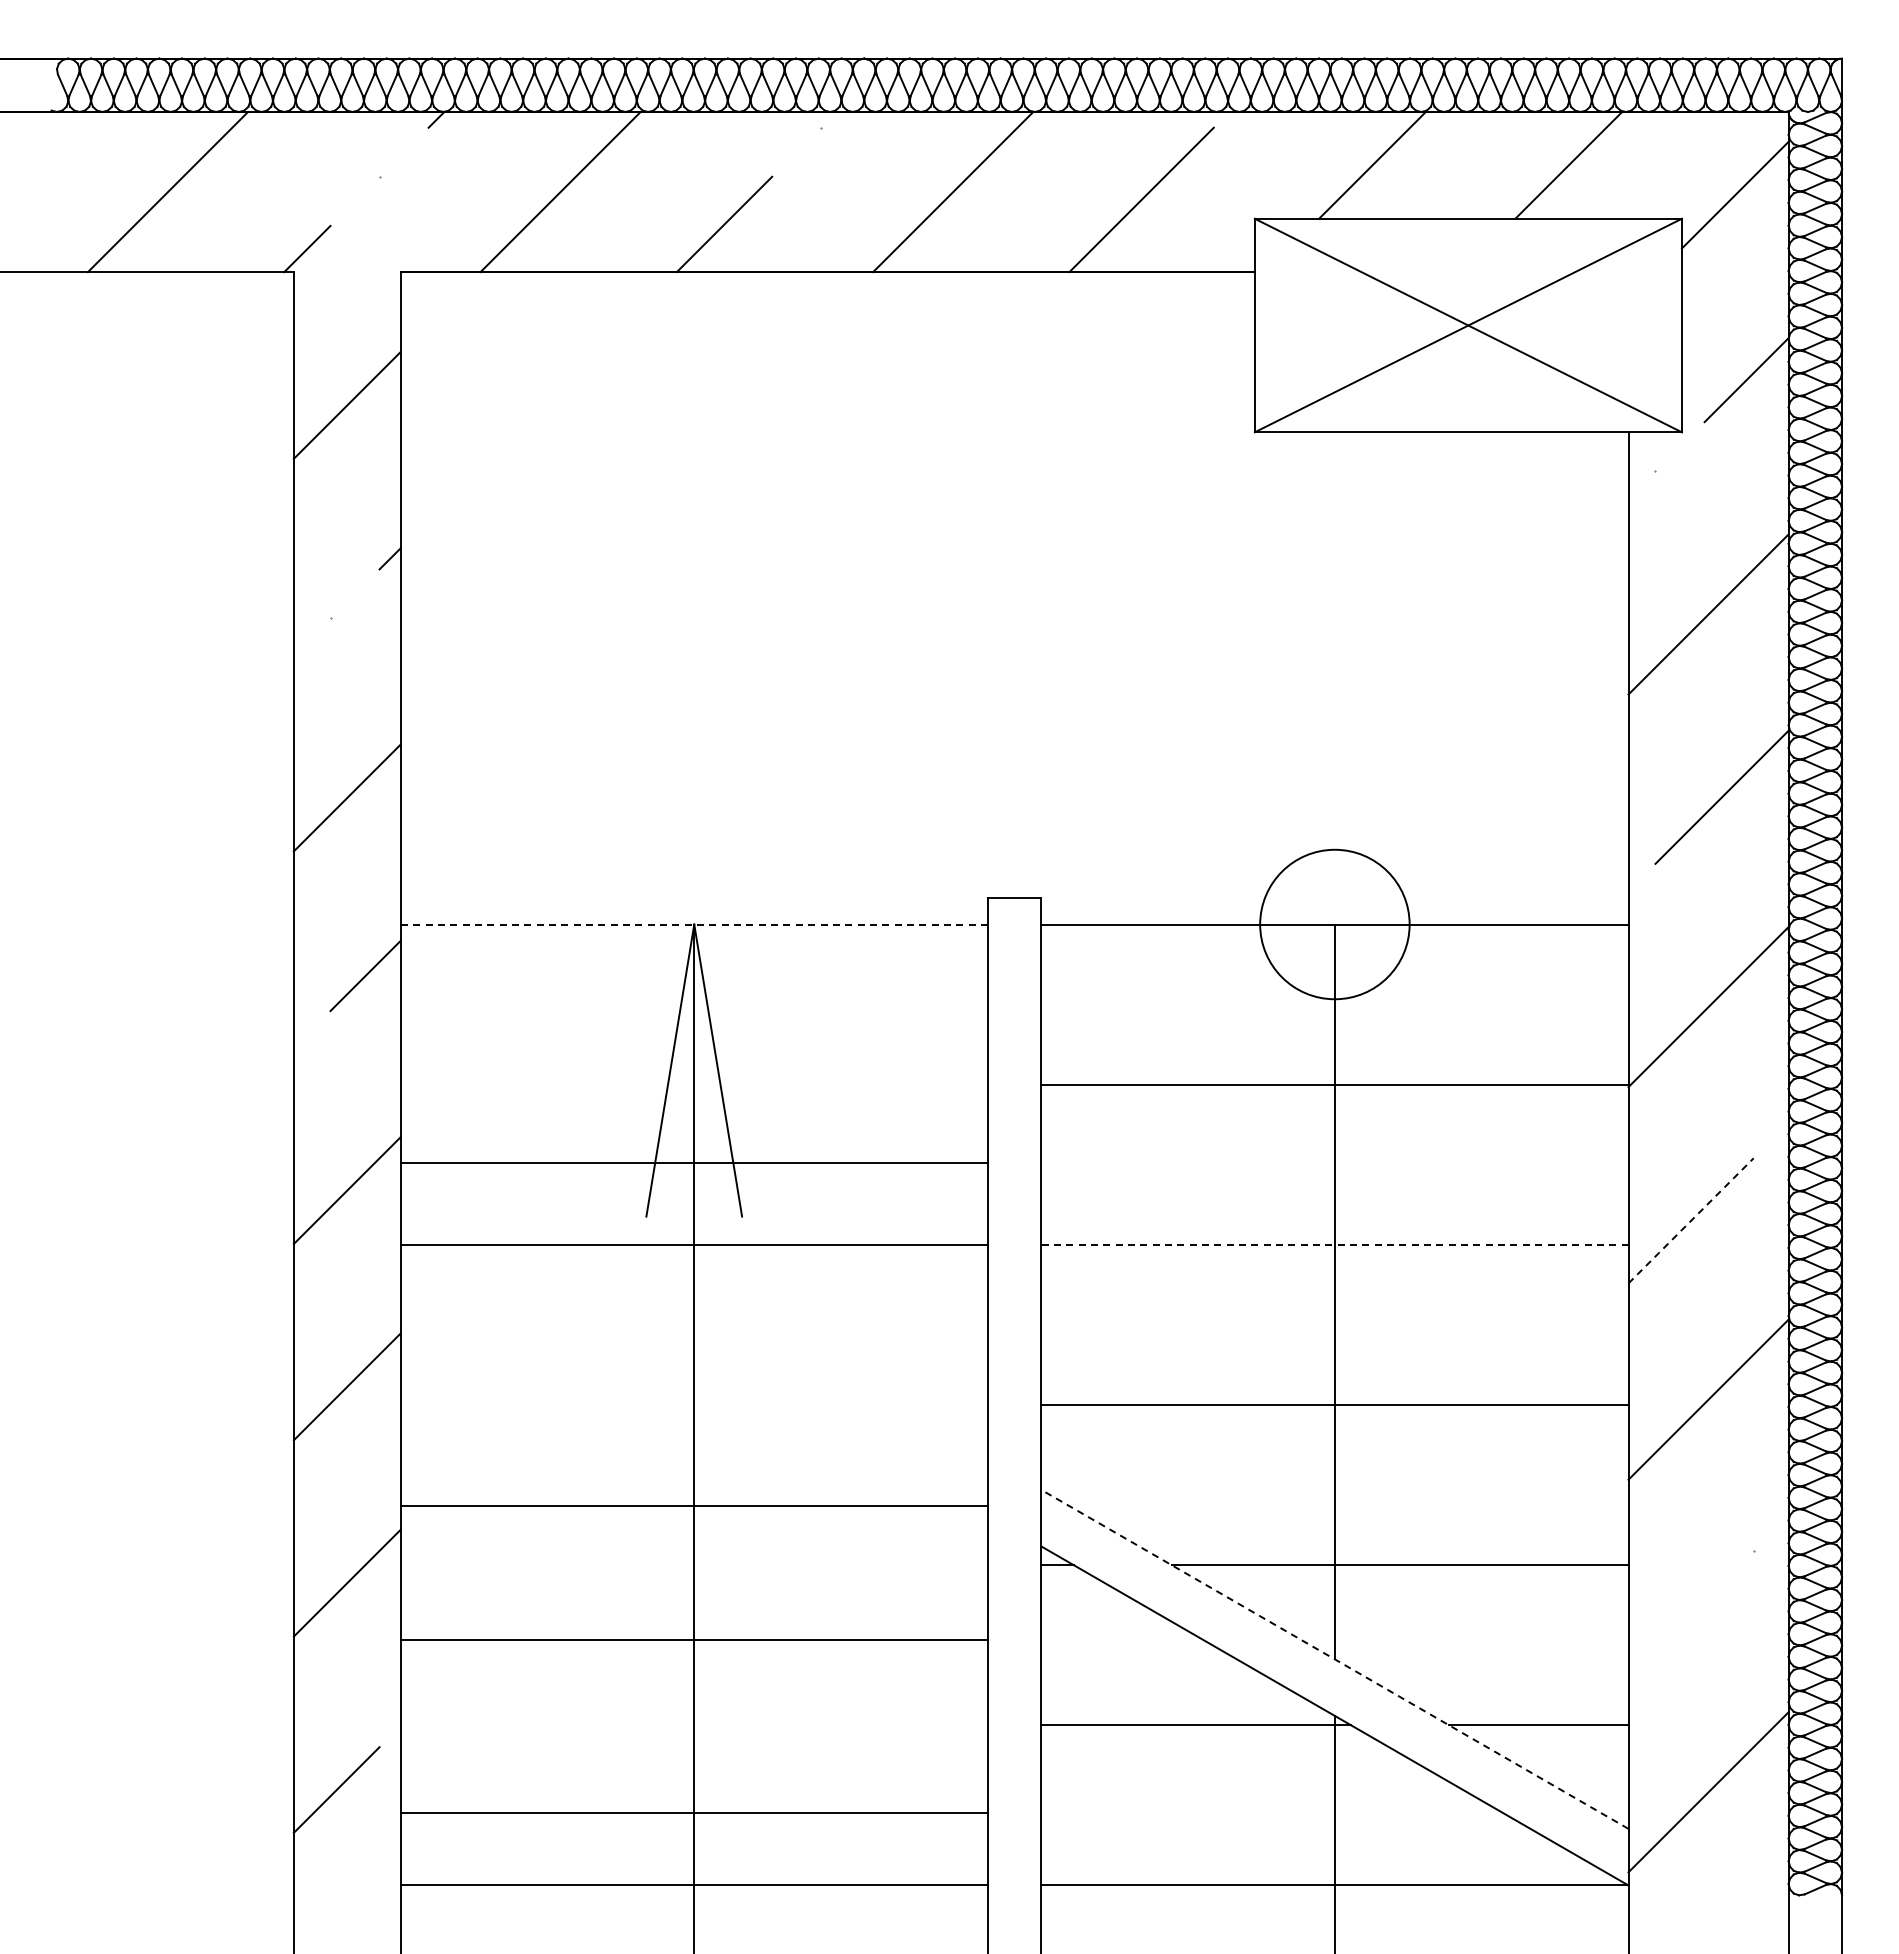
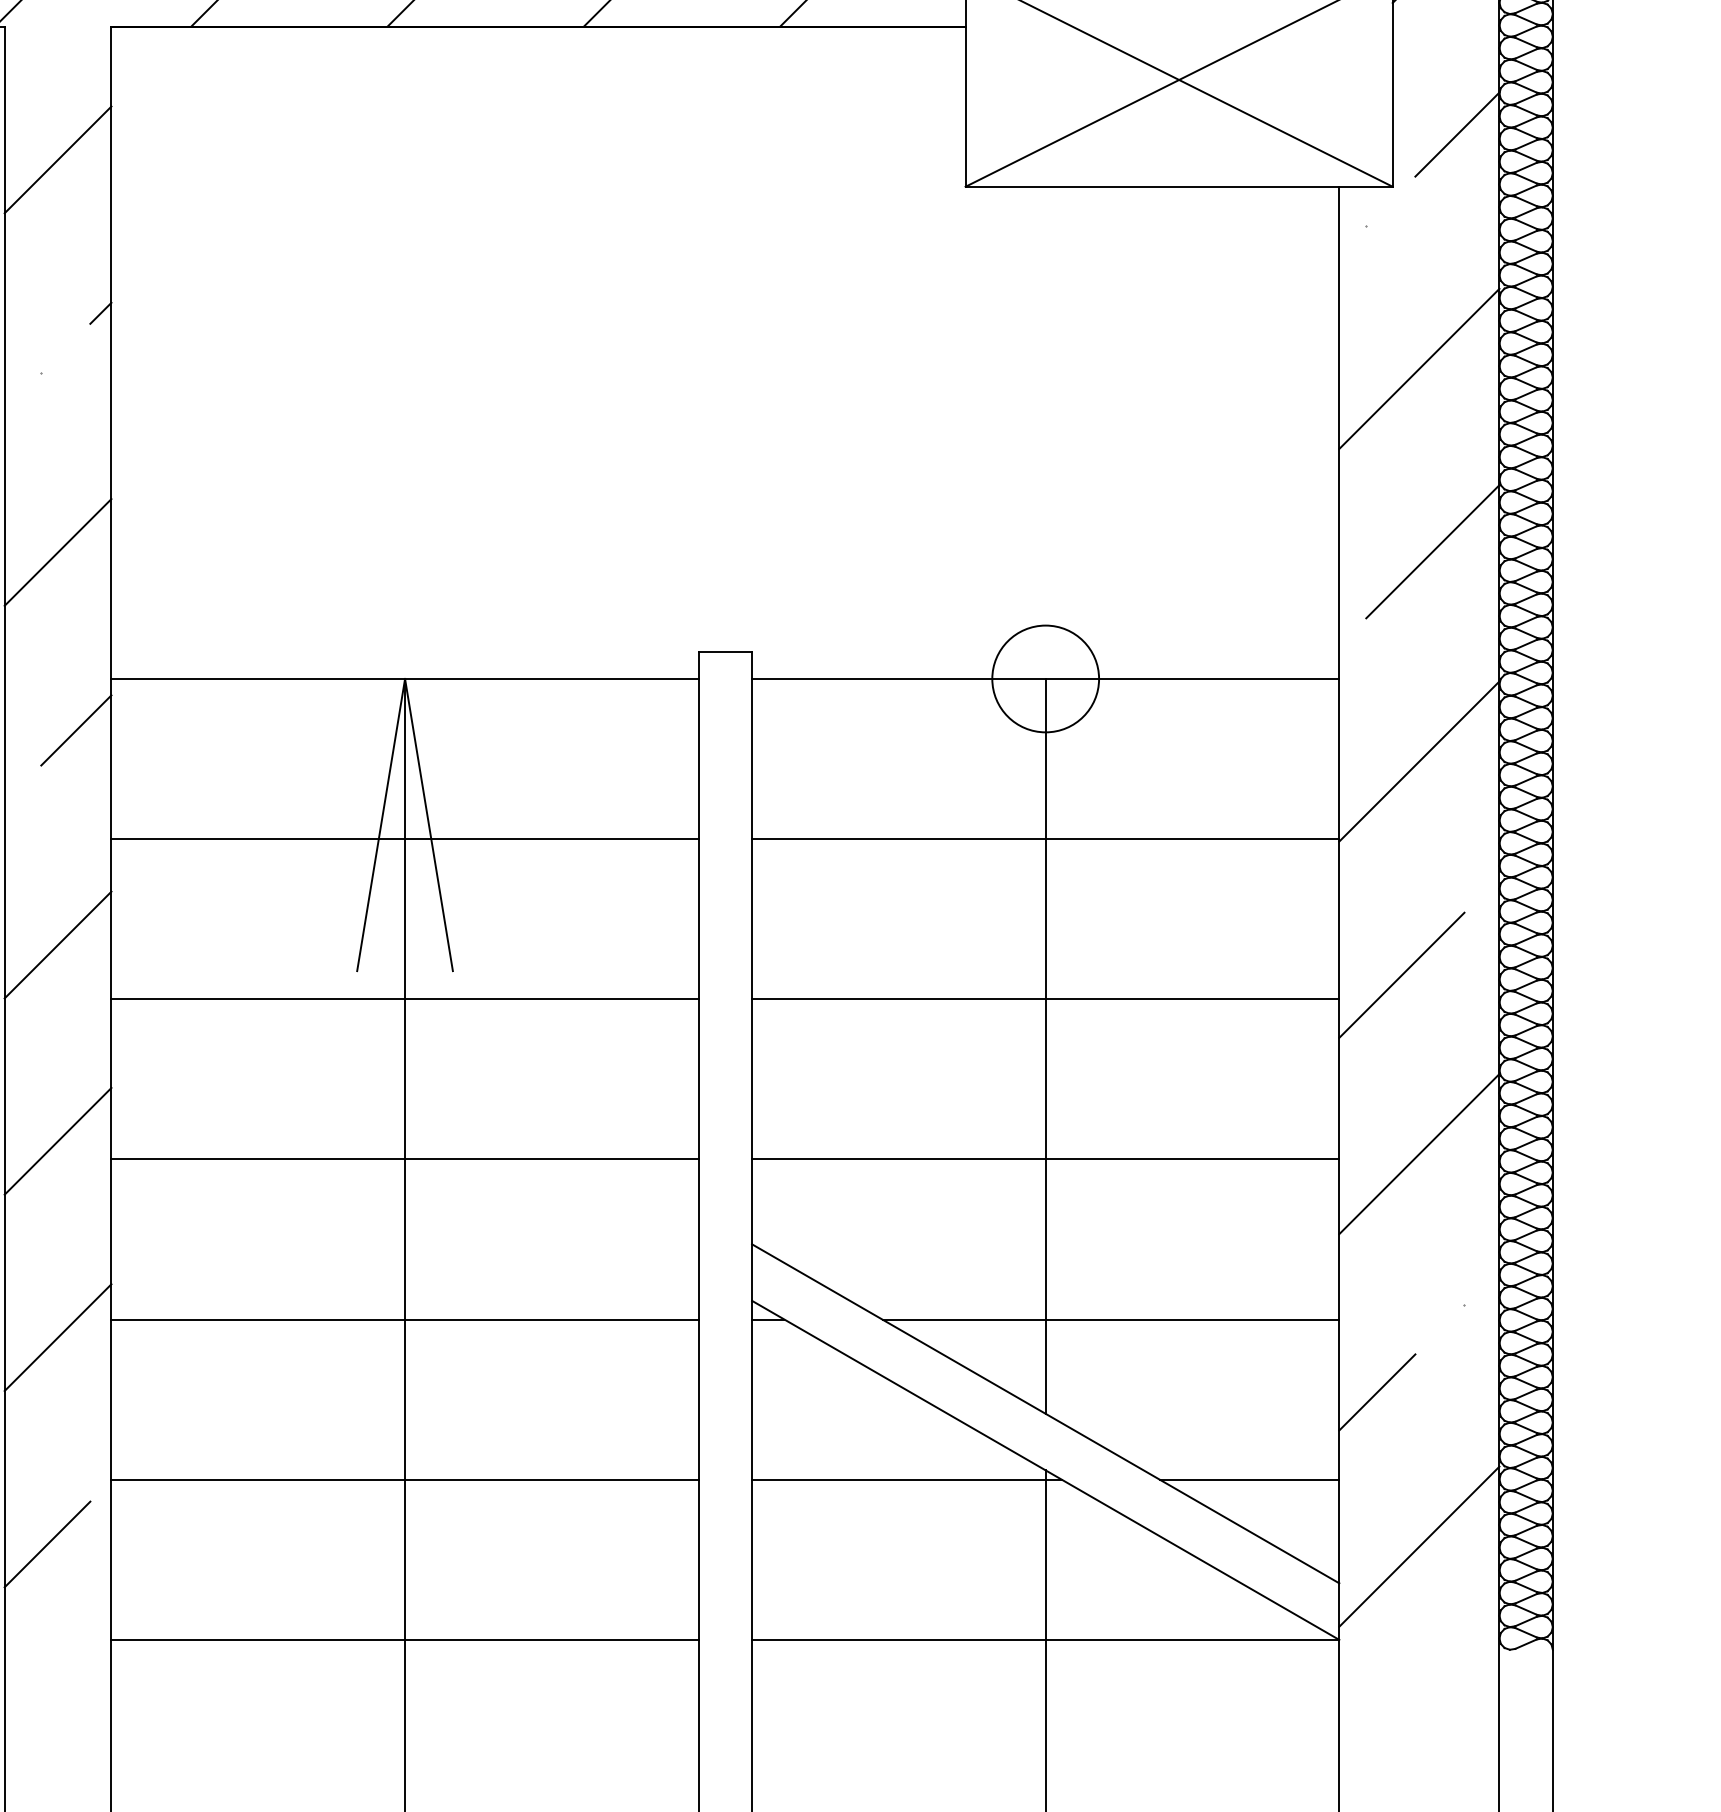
line: (694, 924) -> (405, 678), dashed -> solid
circle: (1334, 924) -> (1045, 678), size x0.71
line: (693, 1162) -> (404, 838), moved
line: (1691, 1220) -> (1402, 974), dashed -> solid
line: (1334, 1244) -> (1045, 998), dashed -> solid
line: (693, 1505) -> (404, 1158), moved
line: (1666, 1637) -> (1377, 1391), added
line: (693, 1640) -> (404, 1319), moved
line: (1334, 1659) -> (1045, 1413), dashed -> solid
line: (693, 1813) -> (404, 1479), moved

